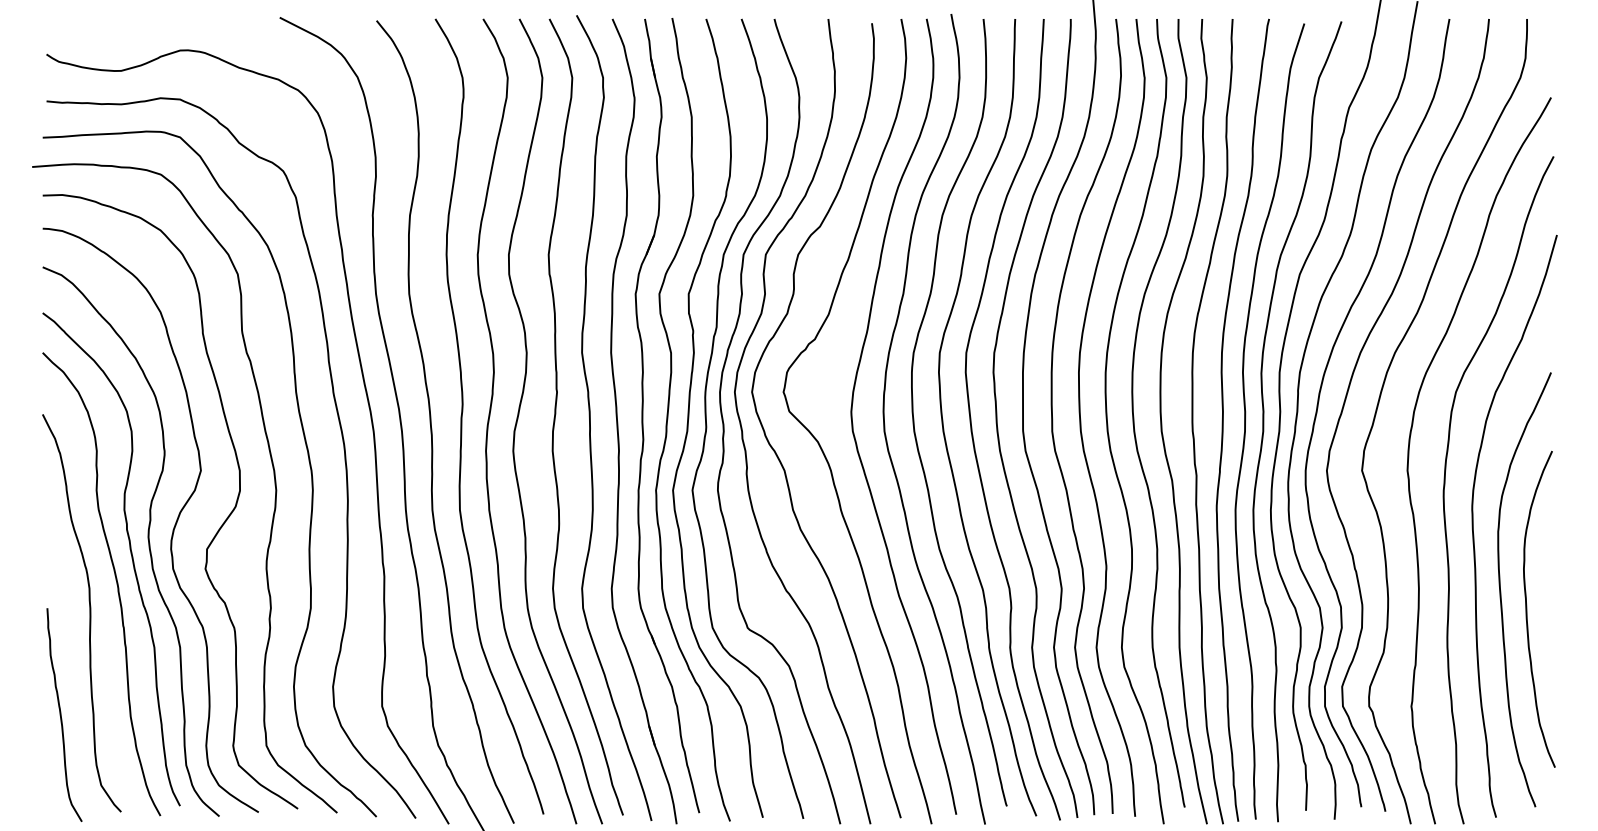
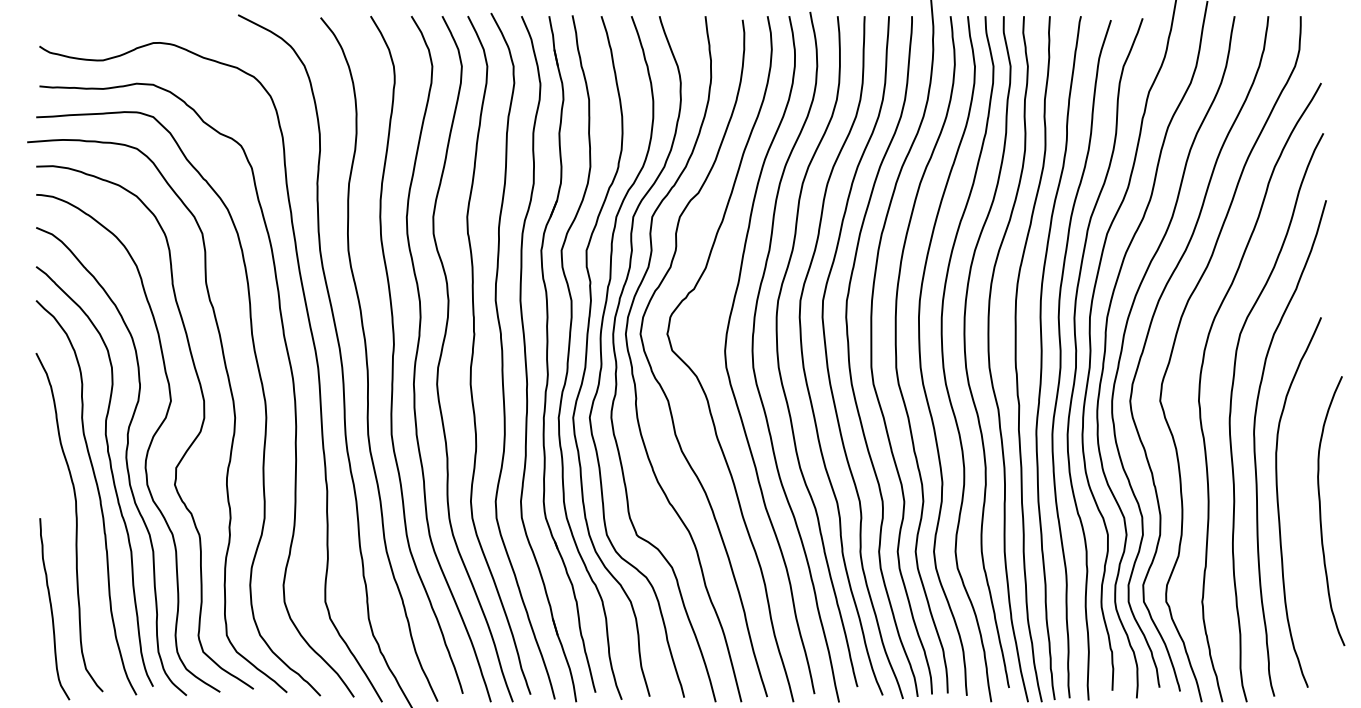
curve: (1527, 609) -> (1321, 511), moved

